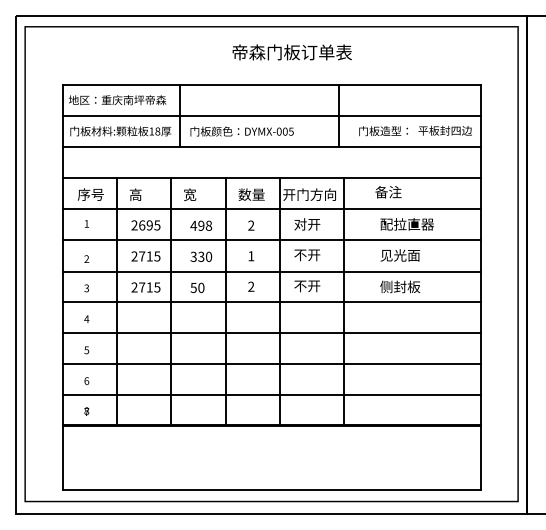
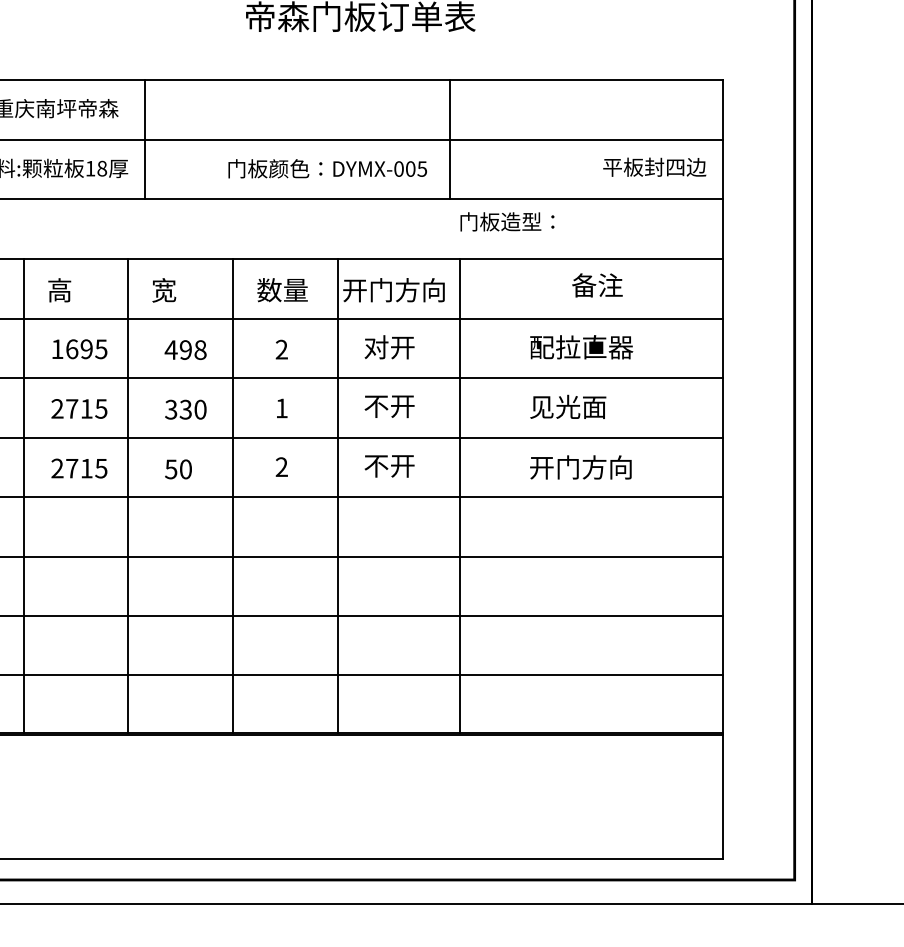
text: (241, 131) -> (326, 168), moved
text: (383, 131) -> (507, 222), moved
text: (388, 192) -> (597, 285), moved
text: (134, 225) -> (57, 349), 2695 -> 1695
text: (406, 286) -> (580, 466), 侧封板 -> 开门方向

